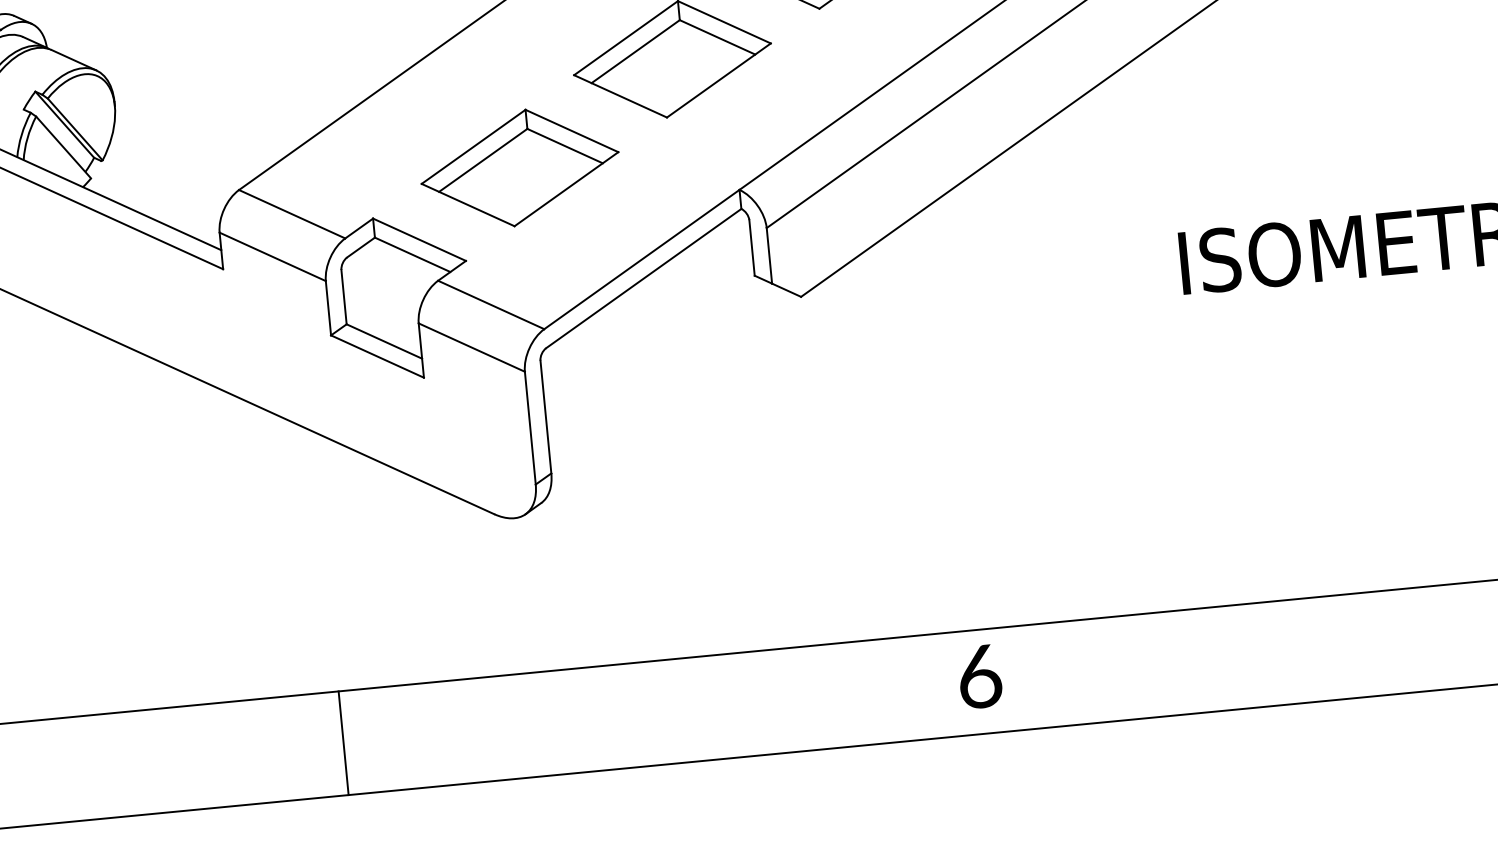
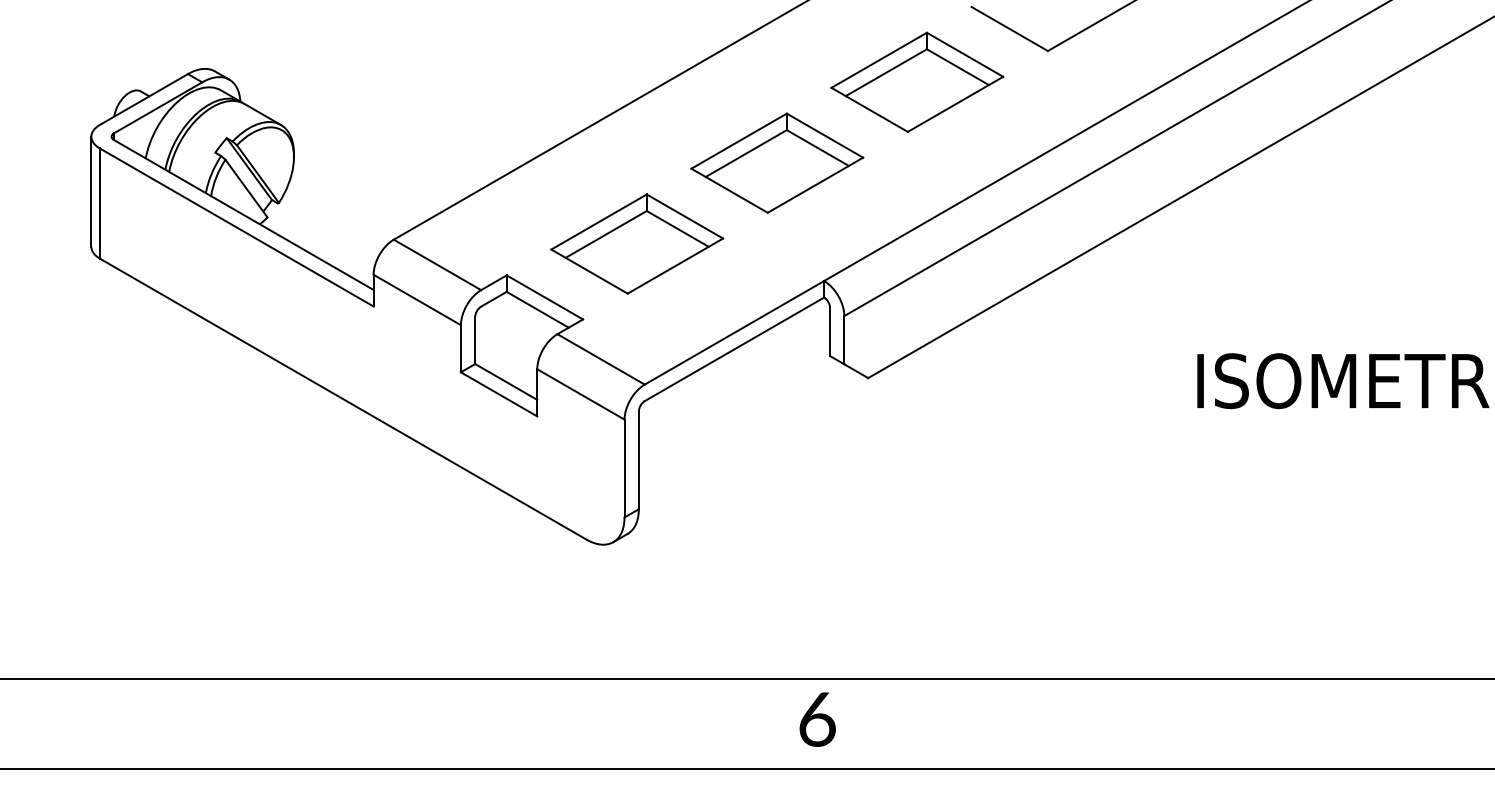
text: (979, 676) -> (817, 719), moved
line: (343, 743) -> (437, 724), removed

